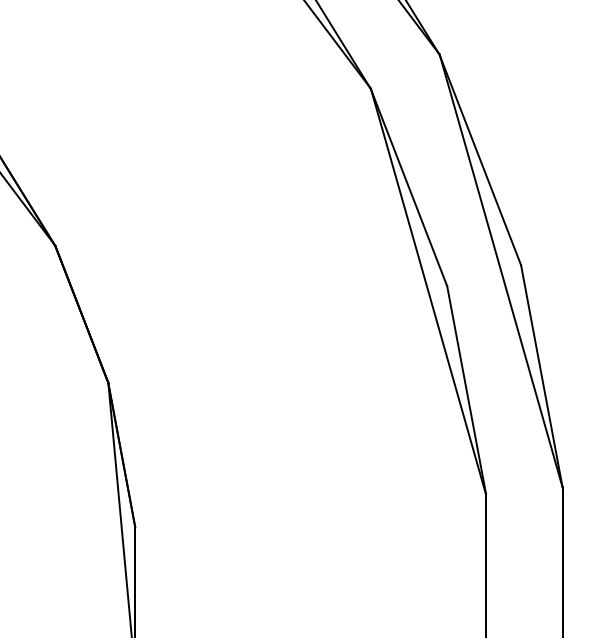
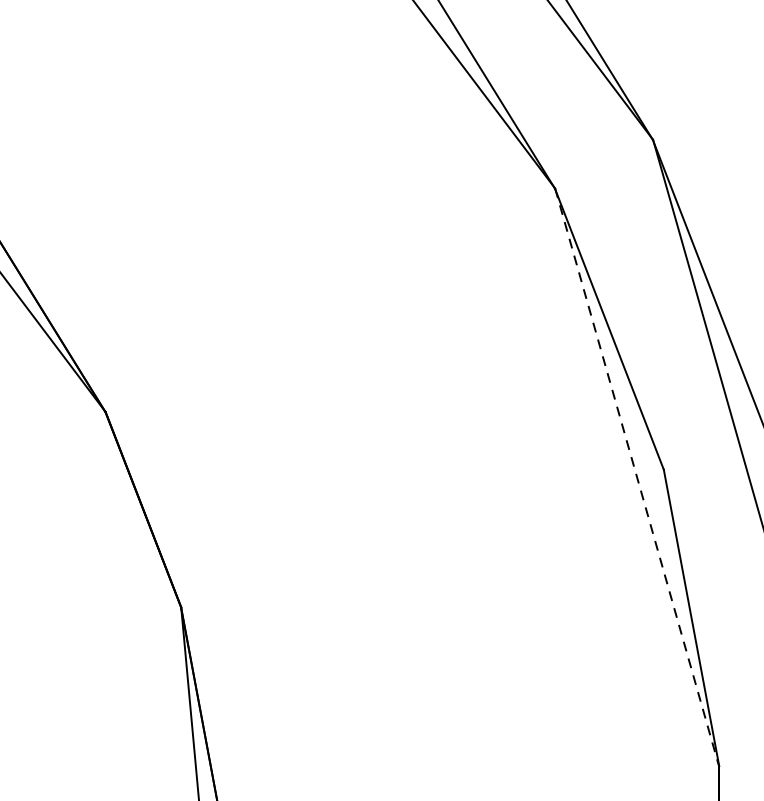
line: (428, 291) -> (637, 477), solid -> dashed

